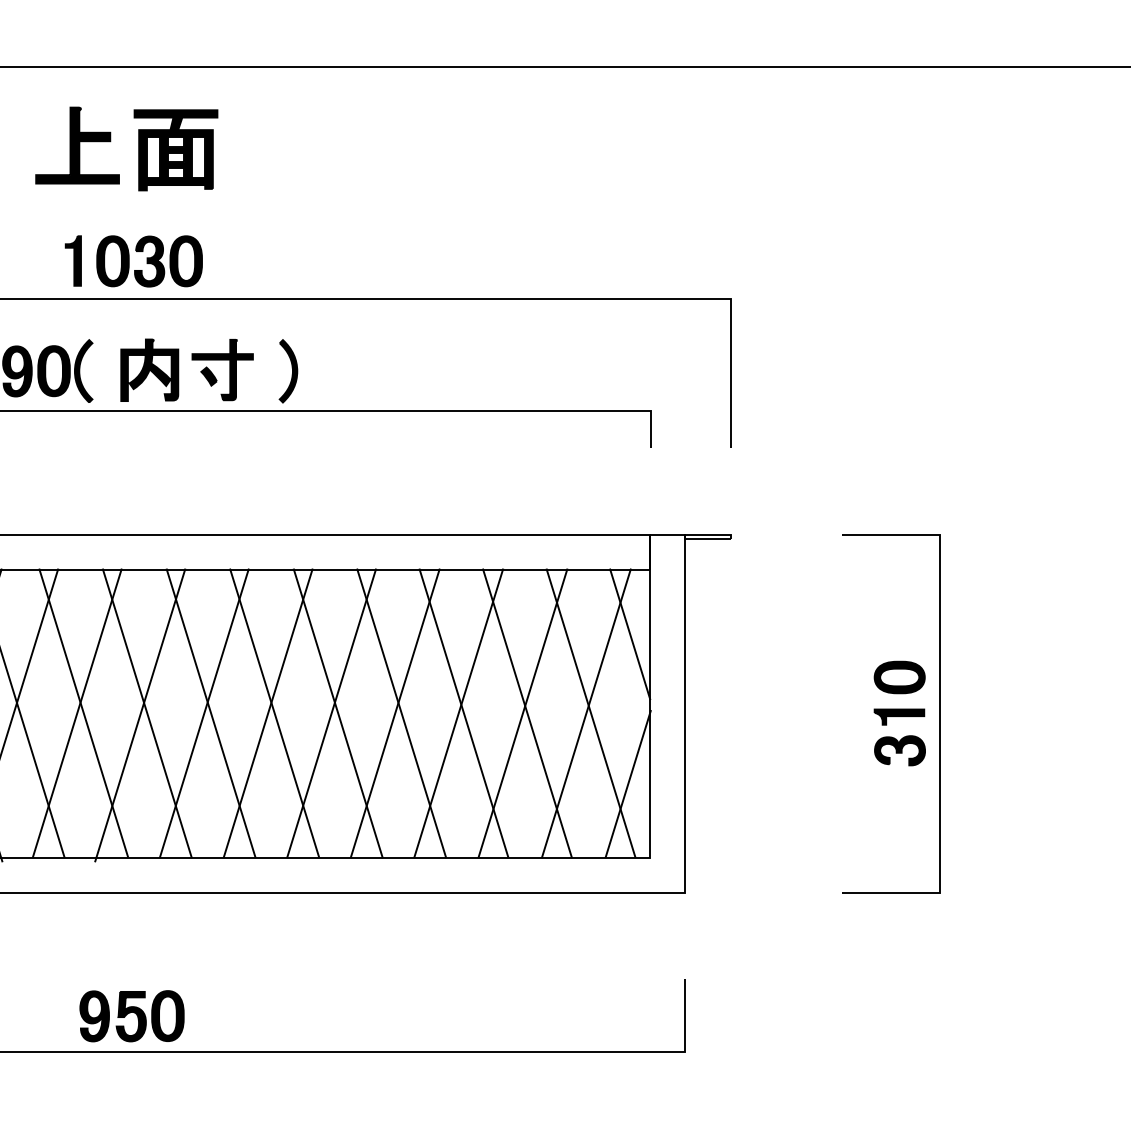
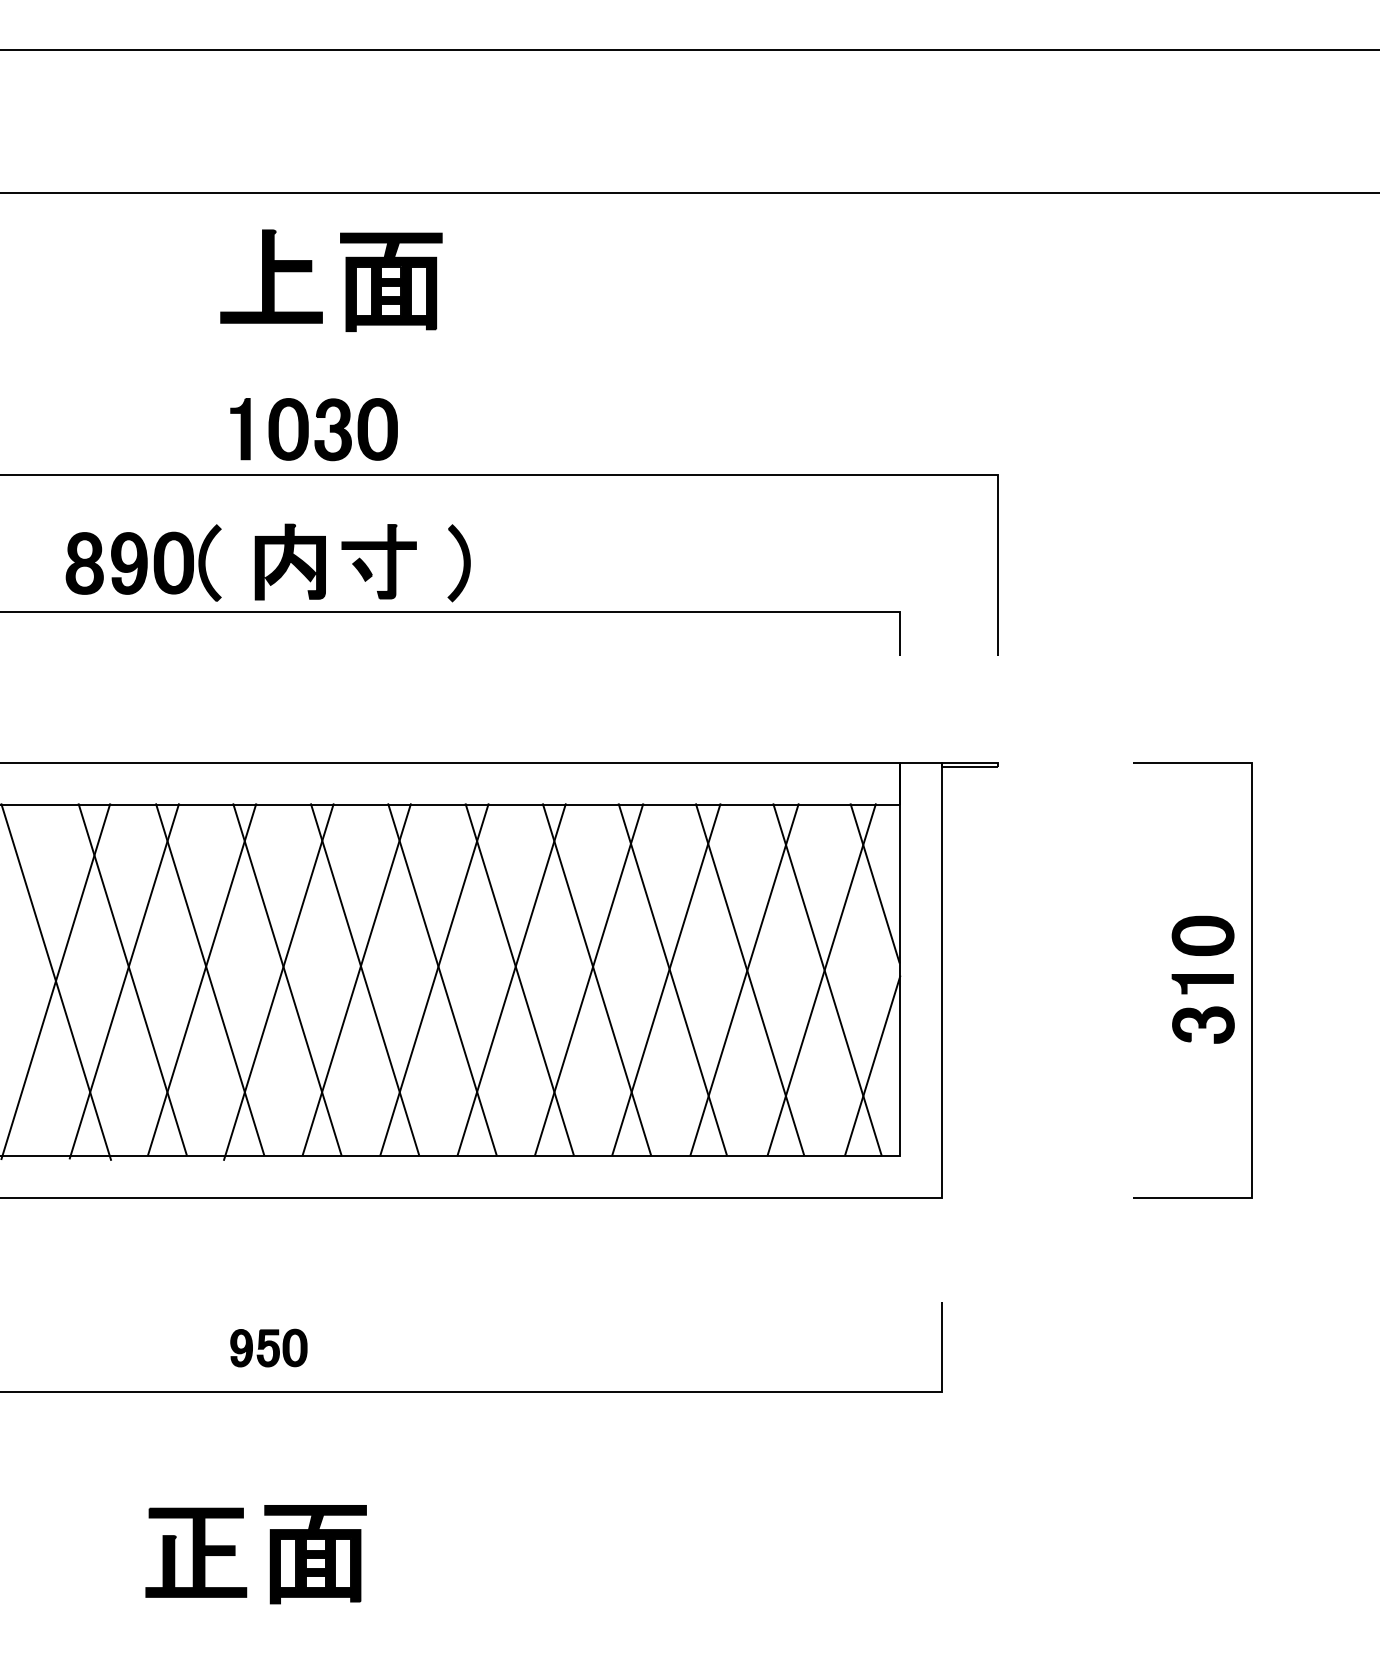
part: (138, 148) -> (345, 280), moved
part: (133, 261) -> (313, 429), moved
part: (131, 1015) -> (268, 1347), size x0.6

